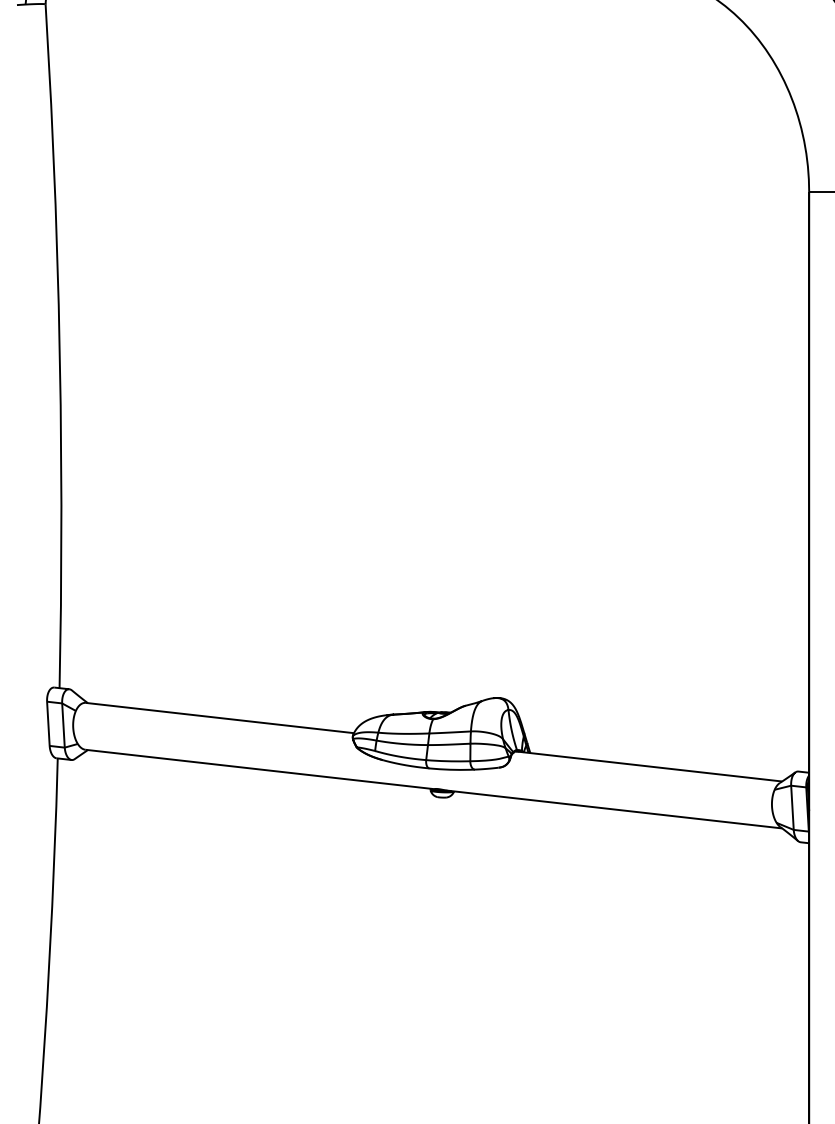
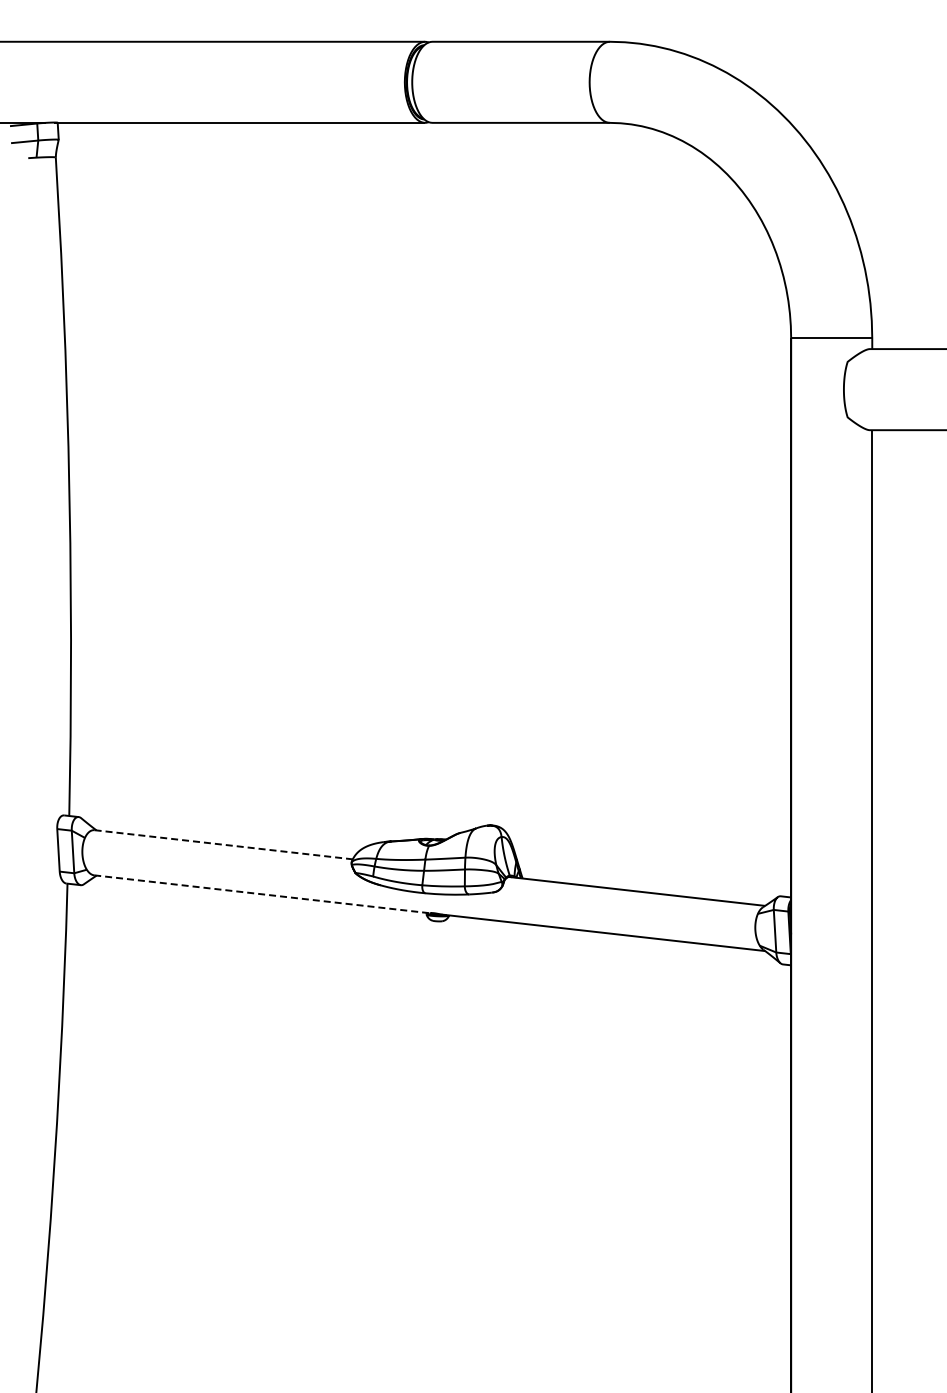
line: (219, 717) -> (223, 844), solid -> dashed
line: (260, 769) -> (262, 894), solid -> dashed

